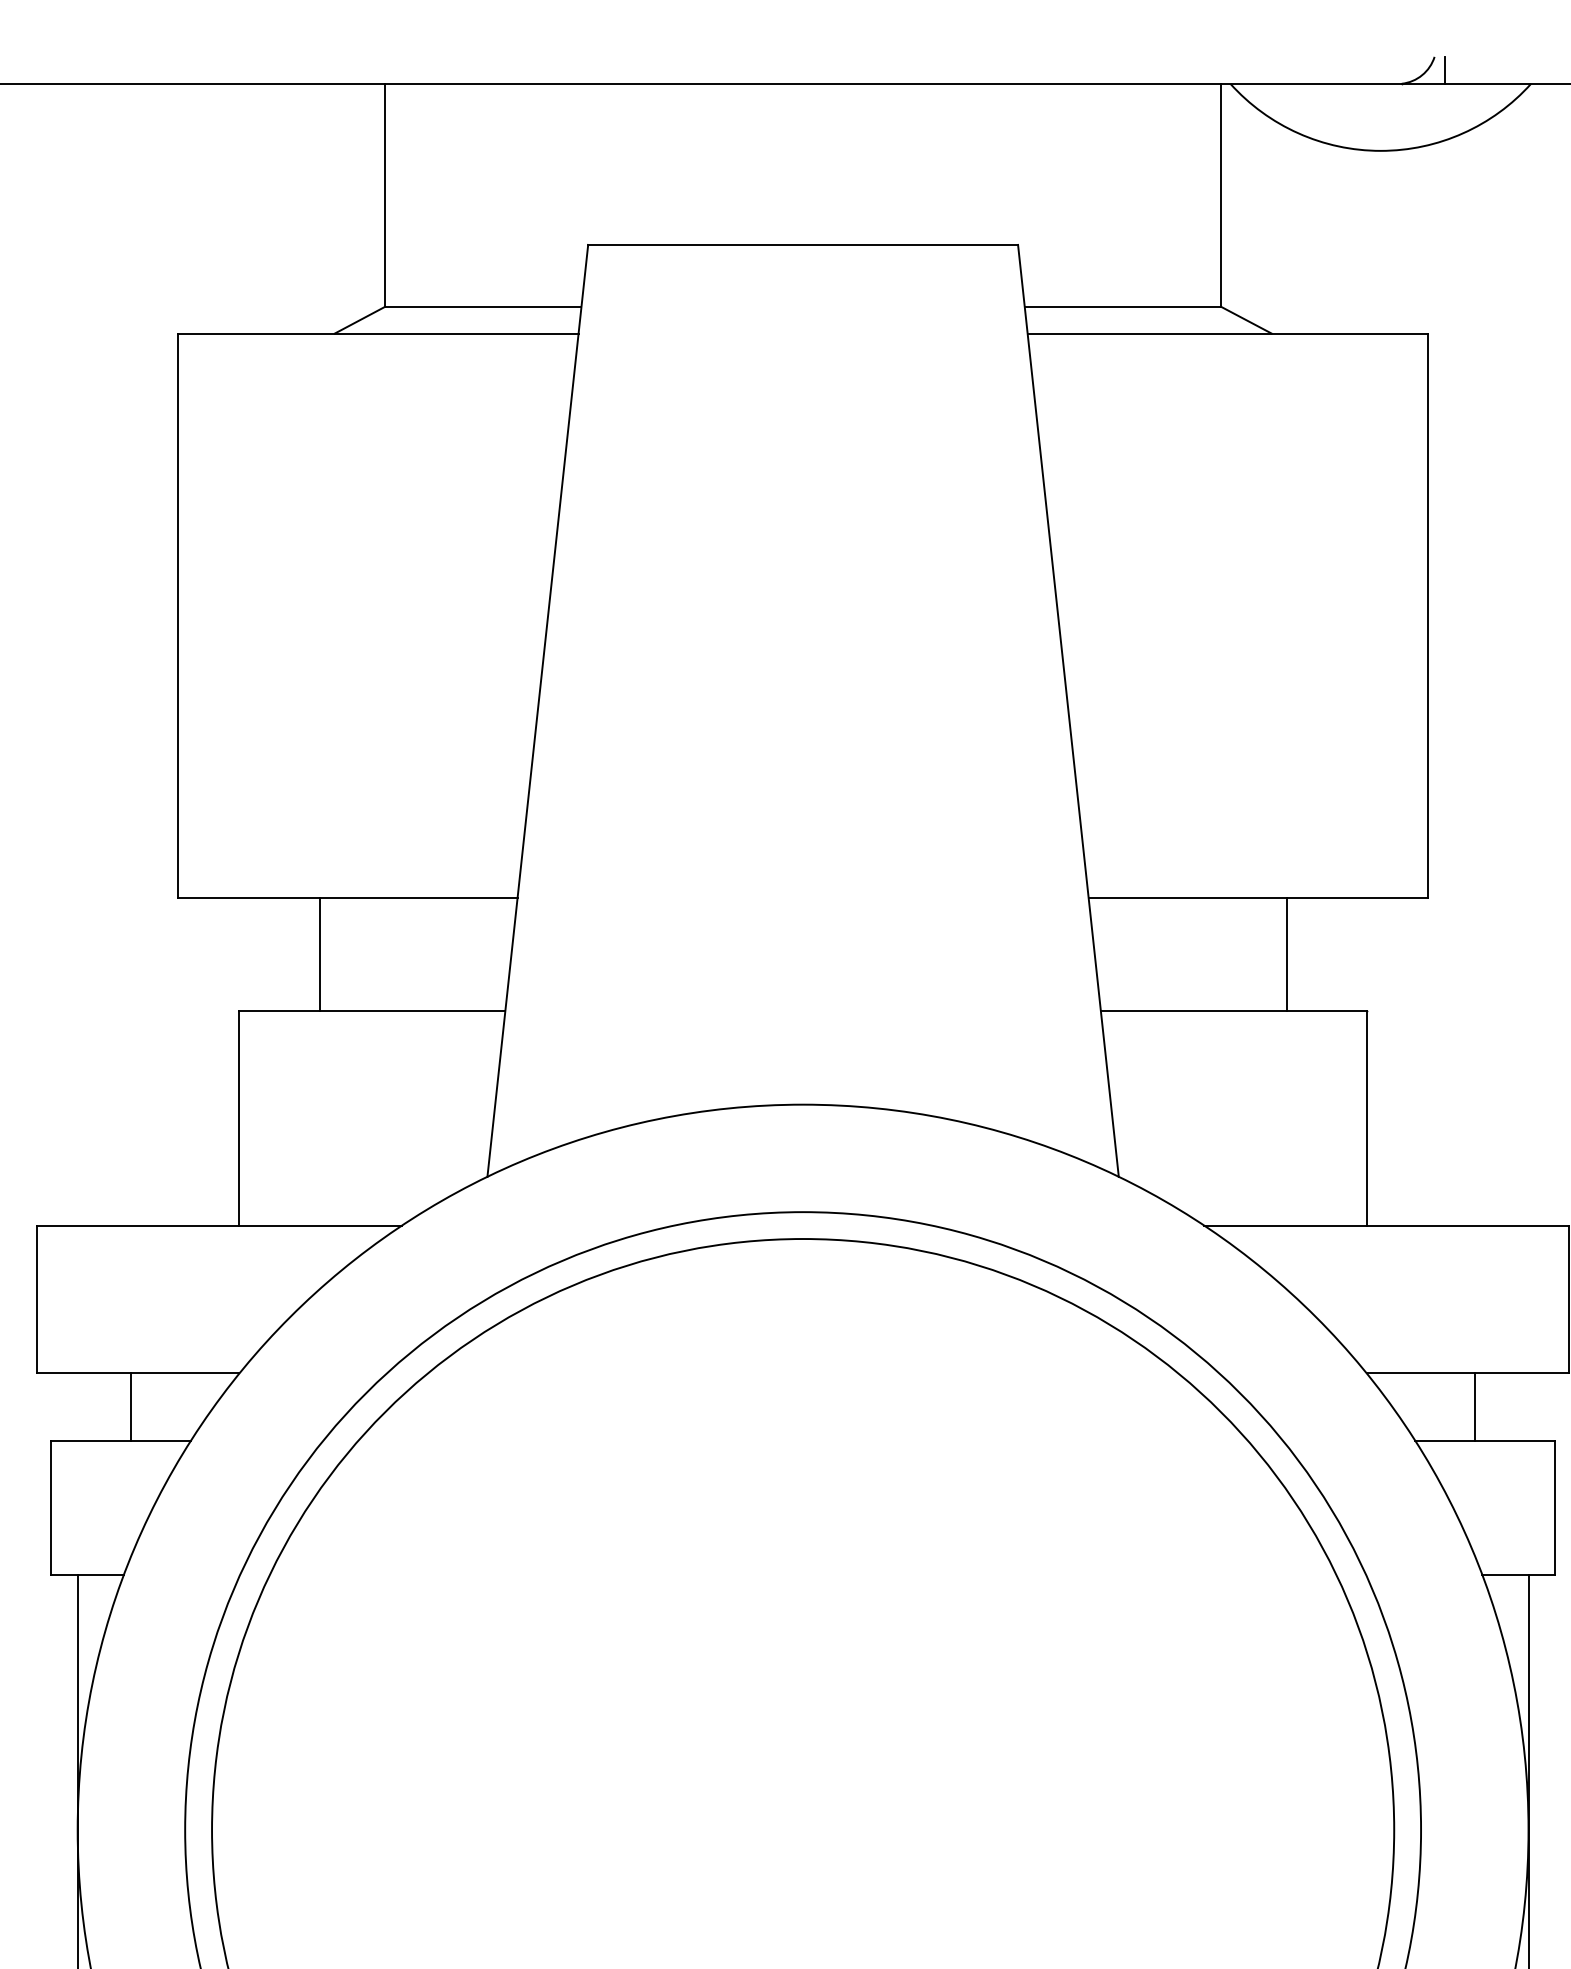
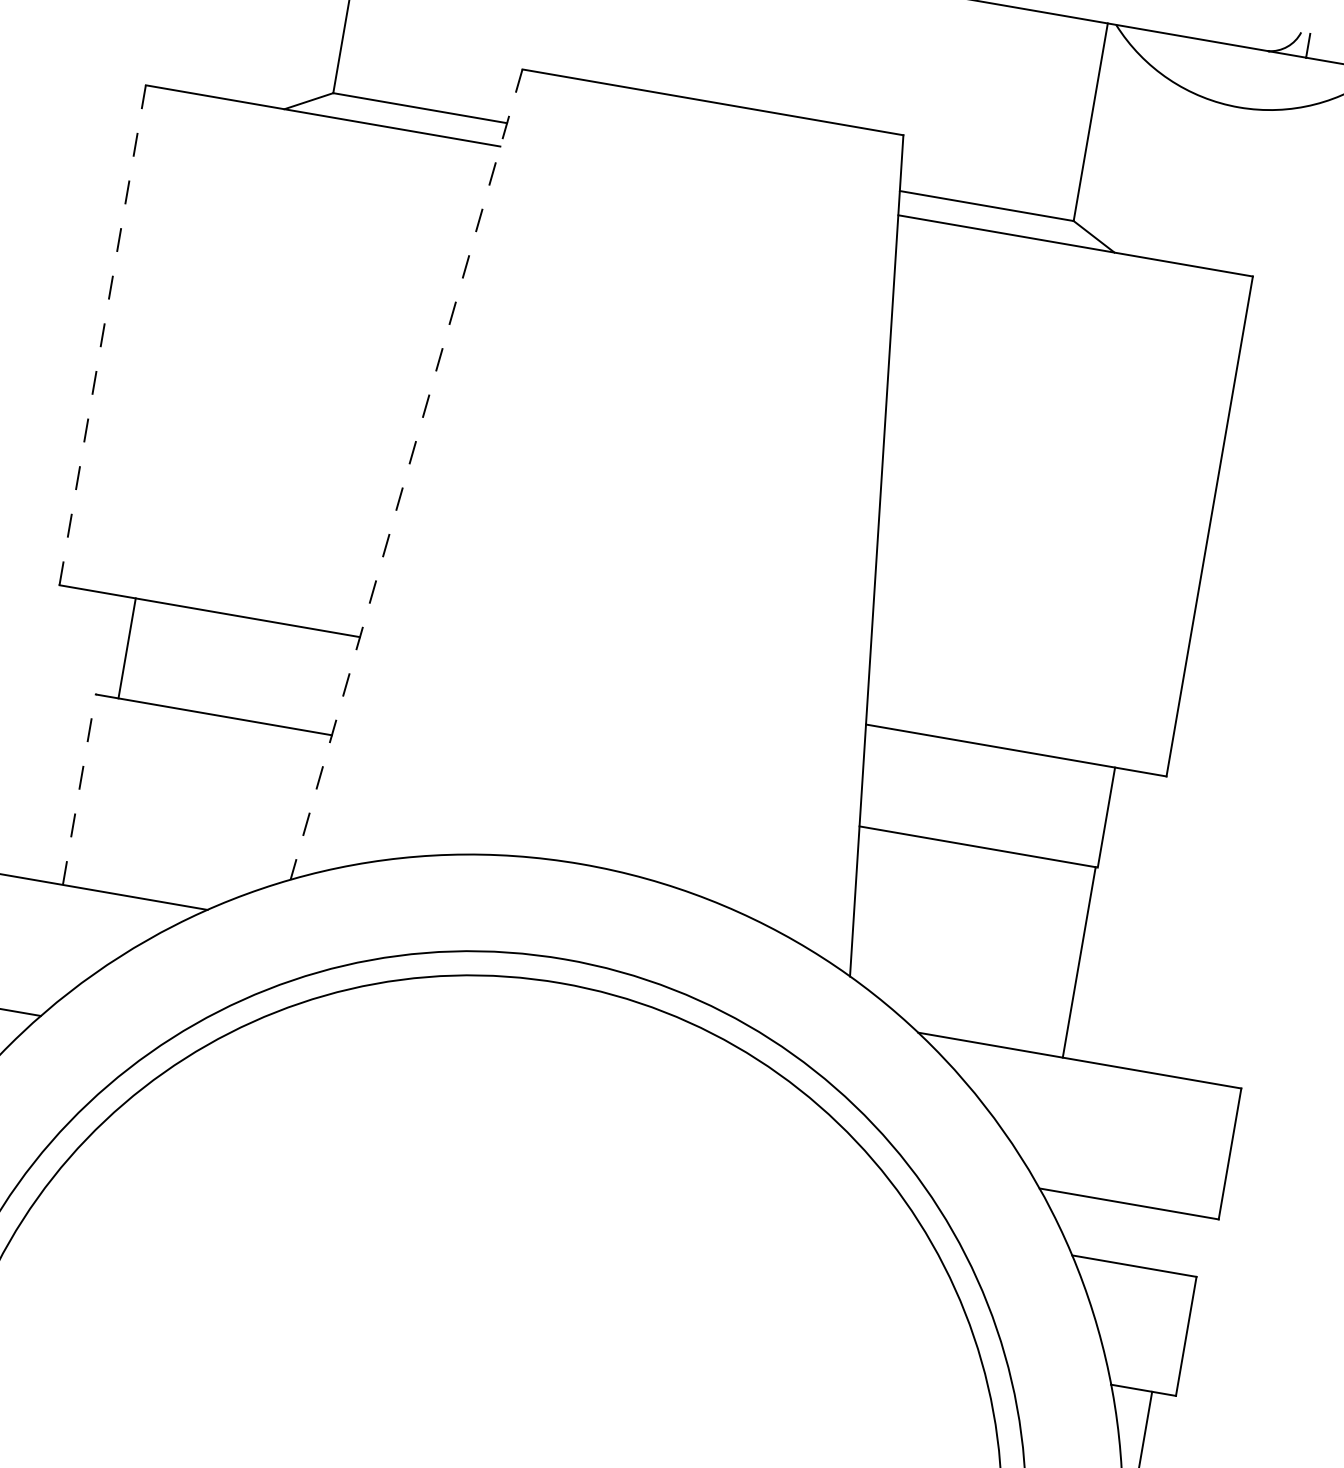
line: (178, 616) -> (102, 335), solid -> dashed
line: (537, 710) -> (406, 474), solid -> dashed
line: (319, 953) -> (127, 647), moved
line: (1286, 953) -> (1106, 816), moved
line: (238, 1117) -> (79, 789), solid -> dashed
line: (1474, 1406) -> (1130, 1234), removed

